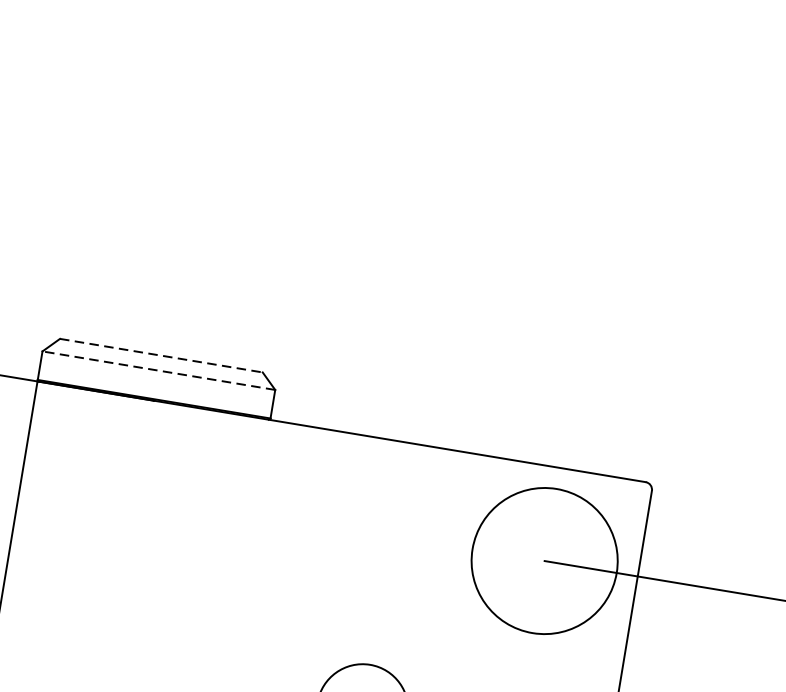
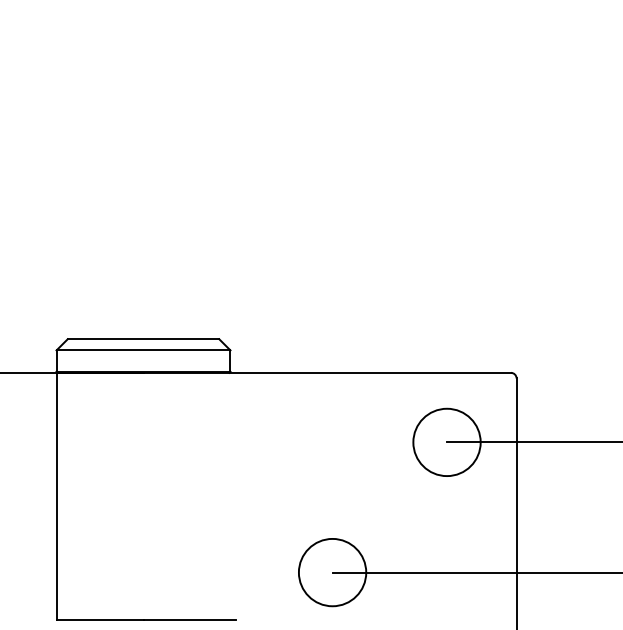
line: (161, 356) -> (143, 339), dashed -> solid
line: (158, 370) -> (143, 350), dashed -> solid
circle: (543, 561) -> (446, 442), size x0.62

